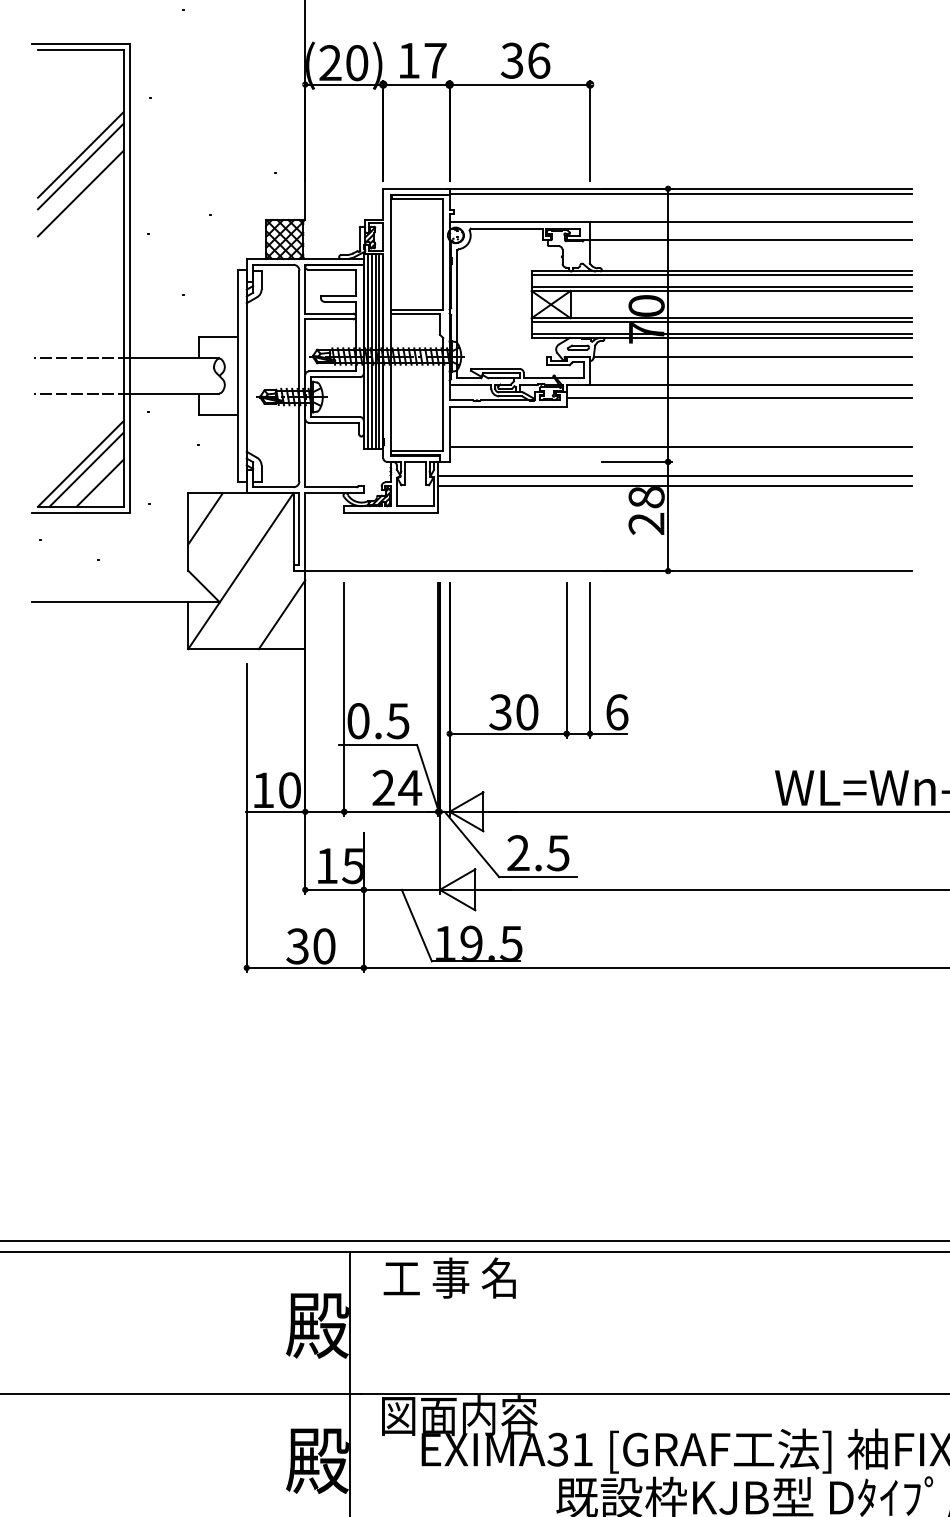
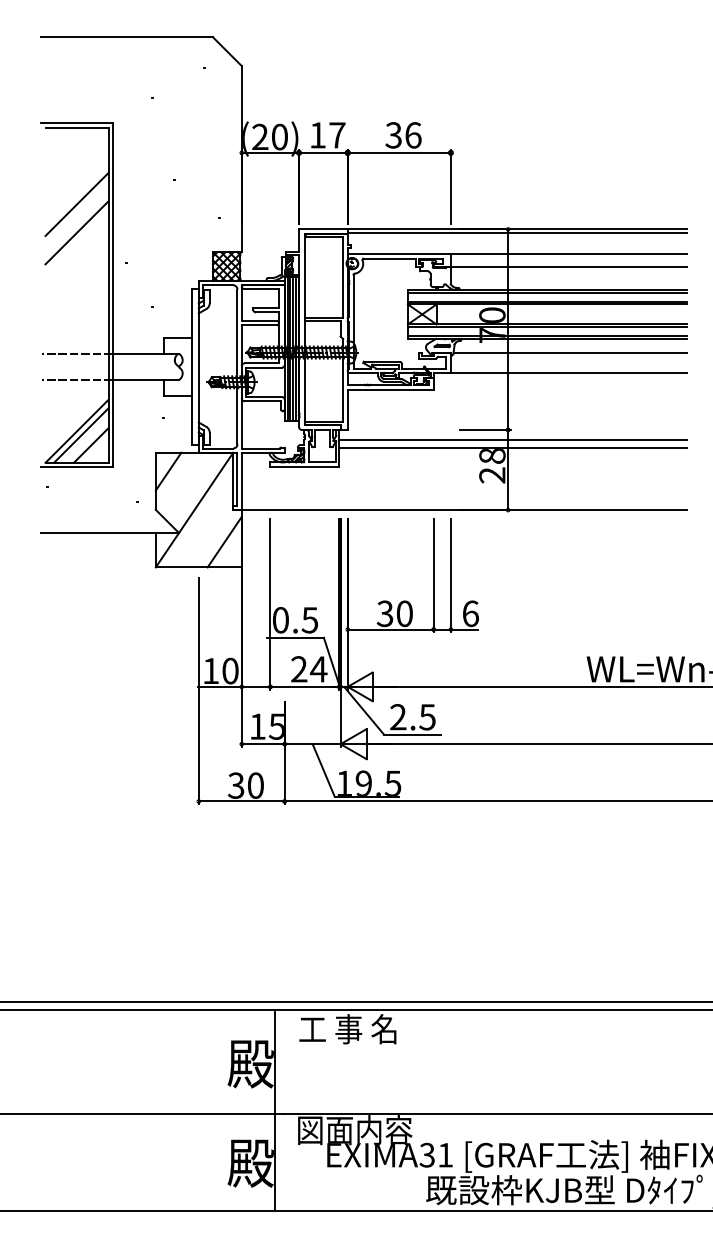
line: (80, 165) -> (76, 212), removed
line: (739, 397) -> (560, 382), removed
line: (680, 446) -> (517, 418), removed

